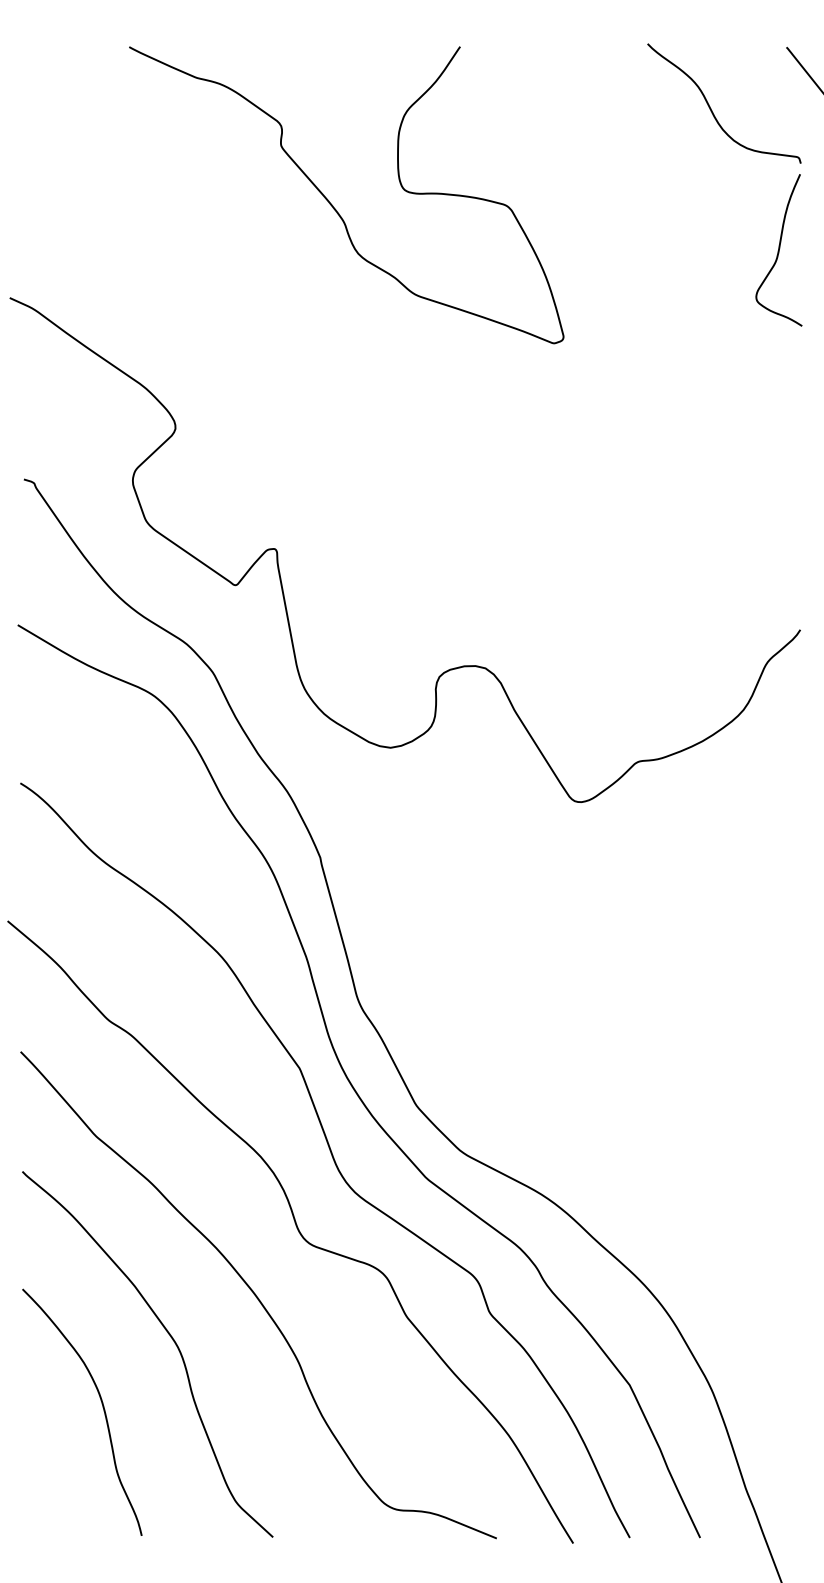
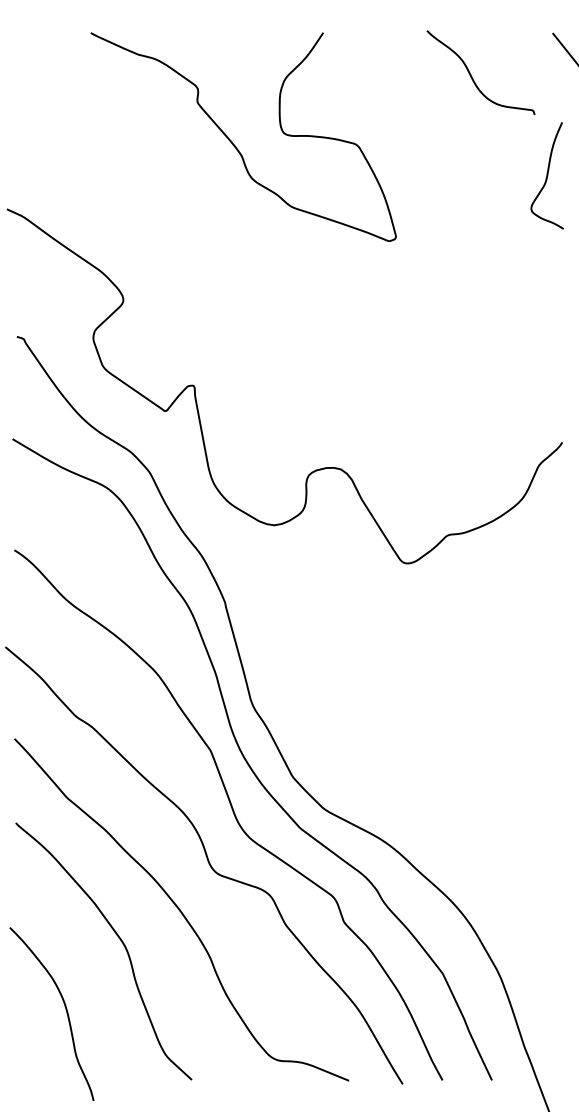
curve: (712, 108) -> (472, 76), moved
curve: (101, 1407) -> (65, 1010), moved

